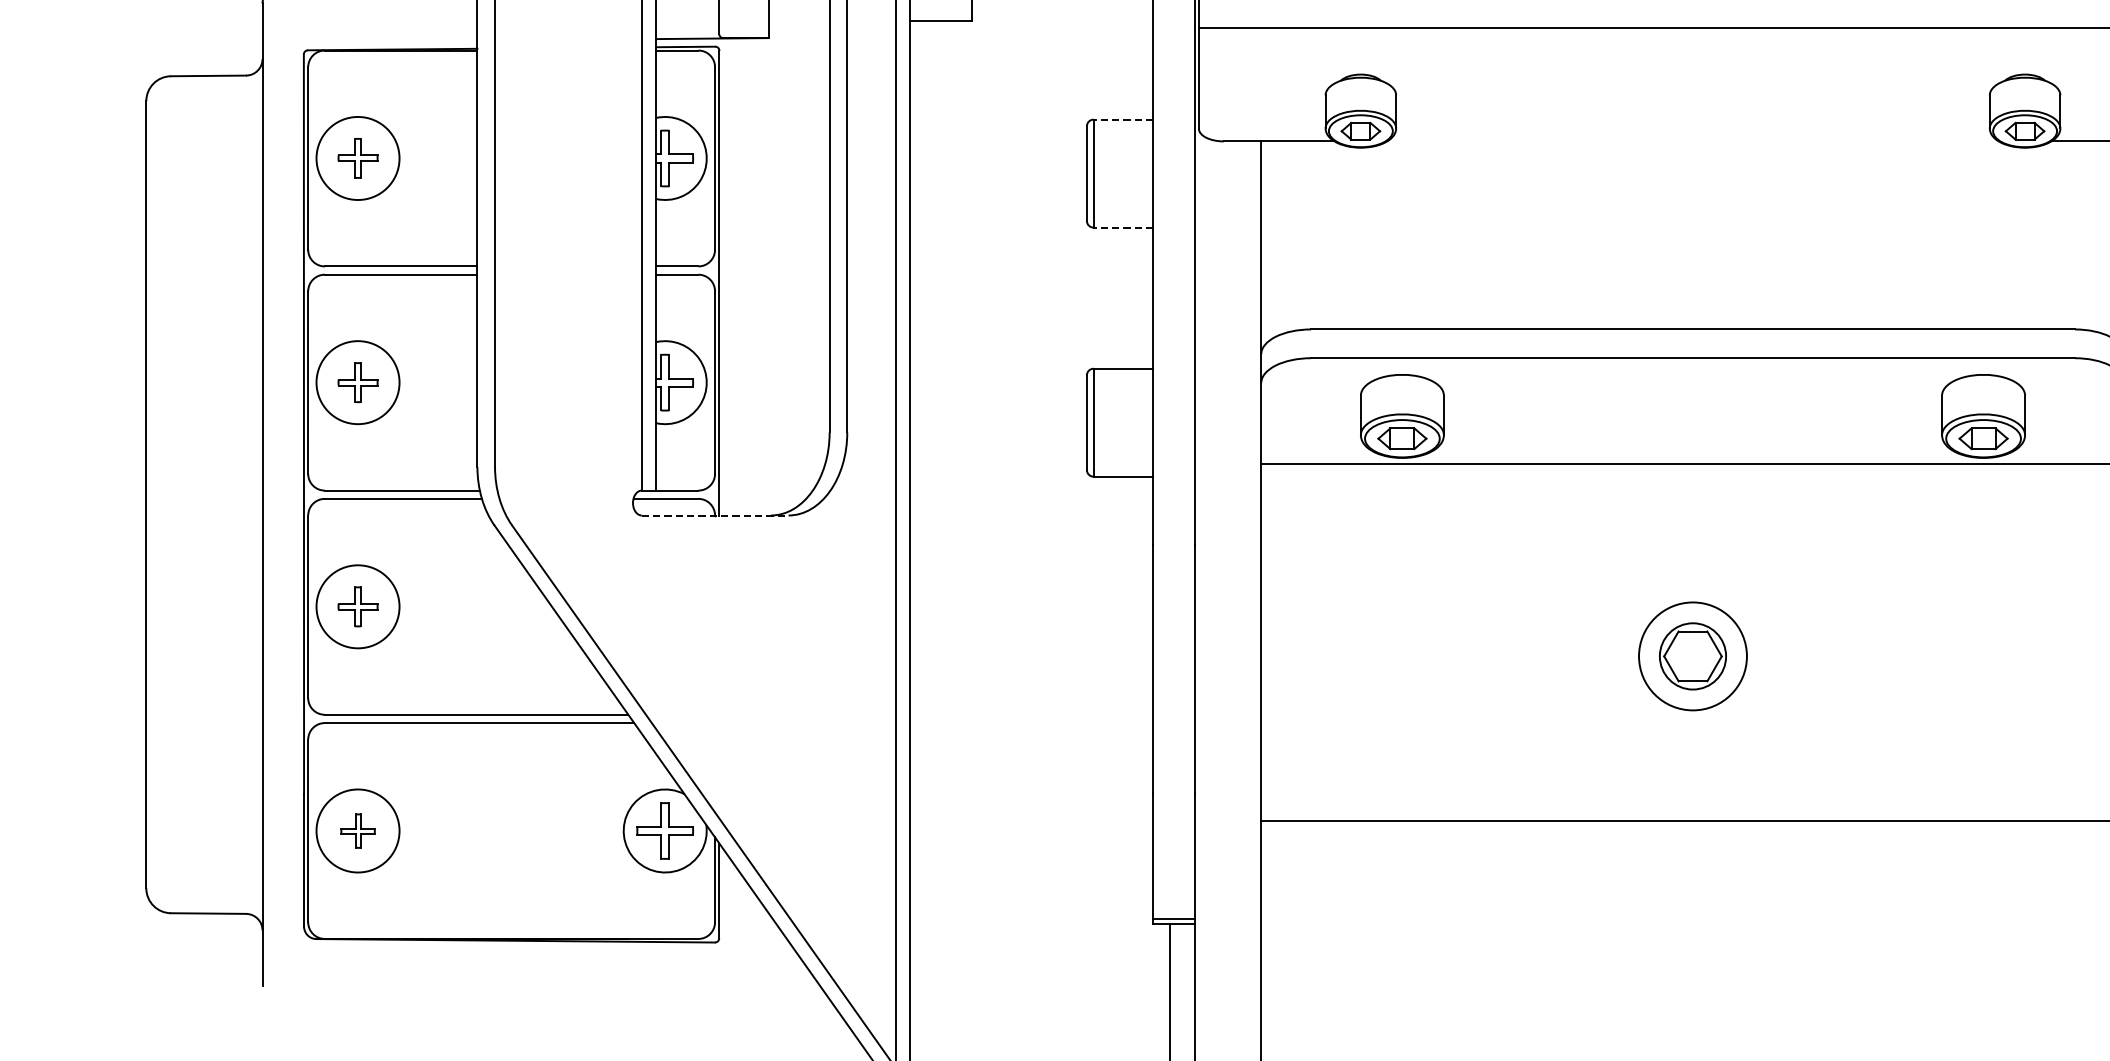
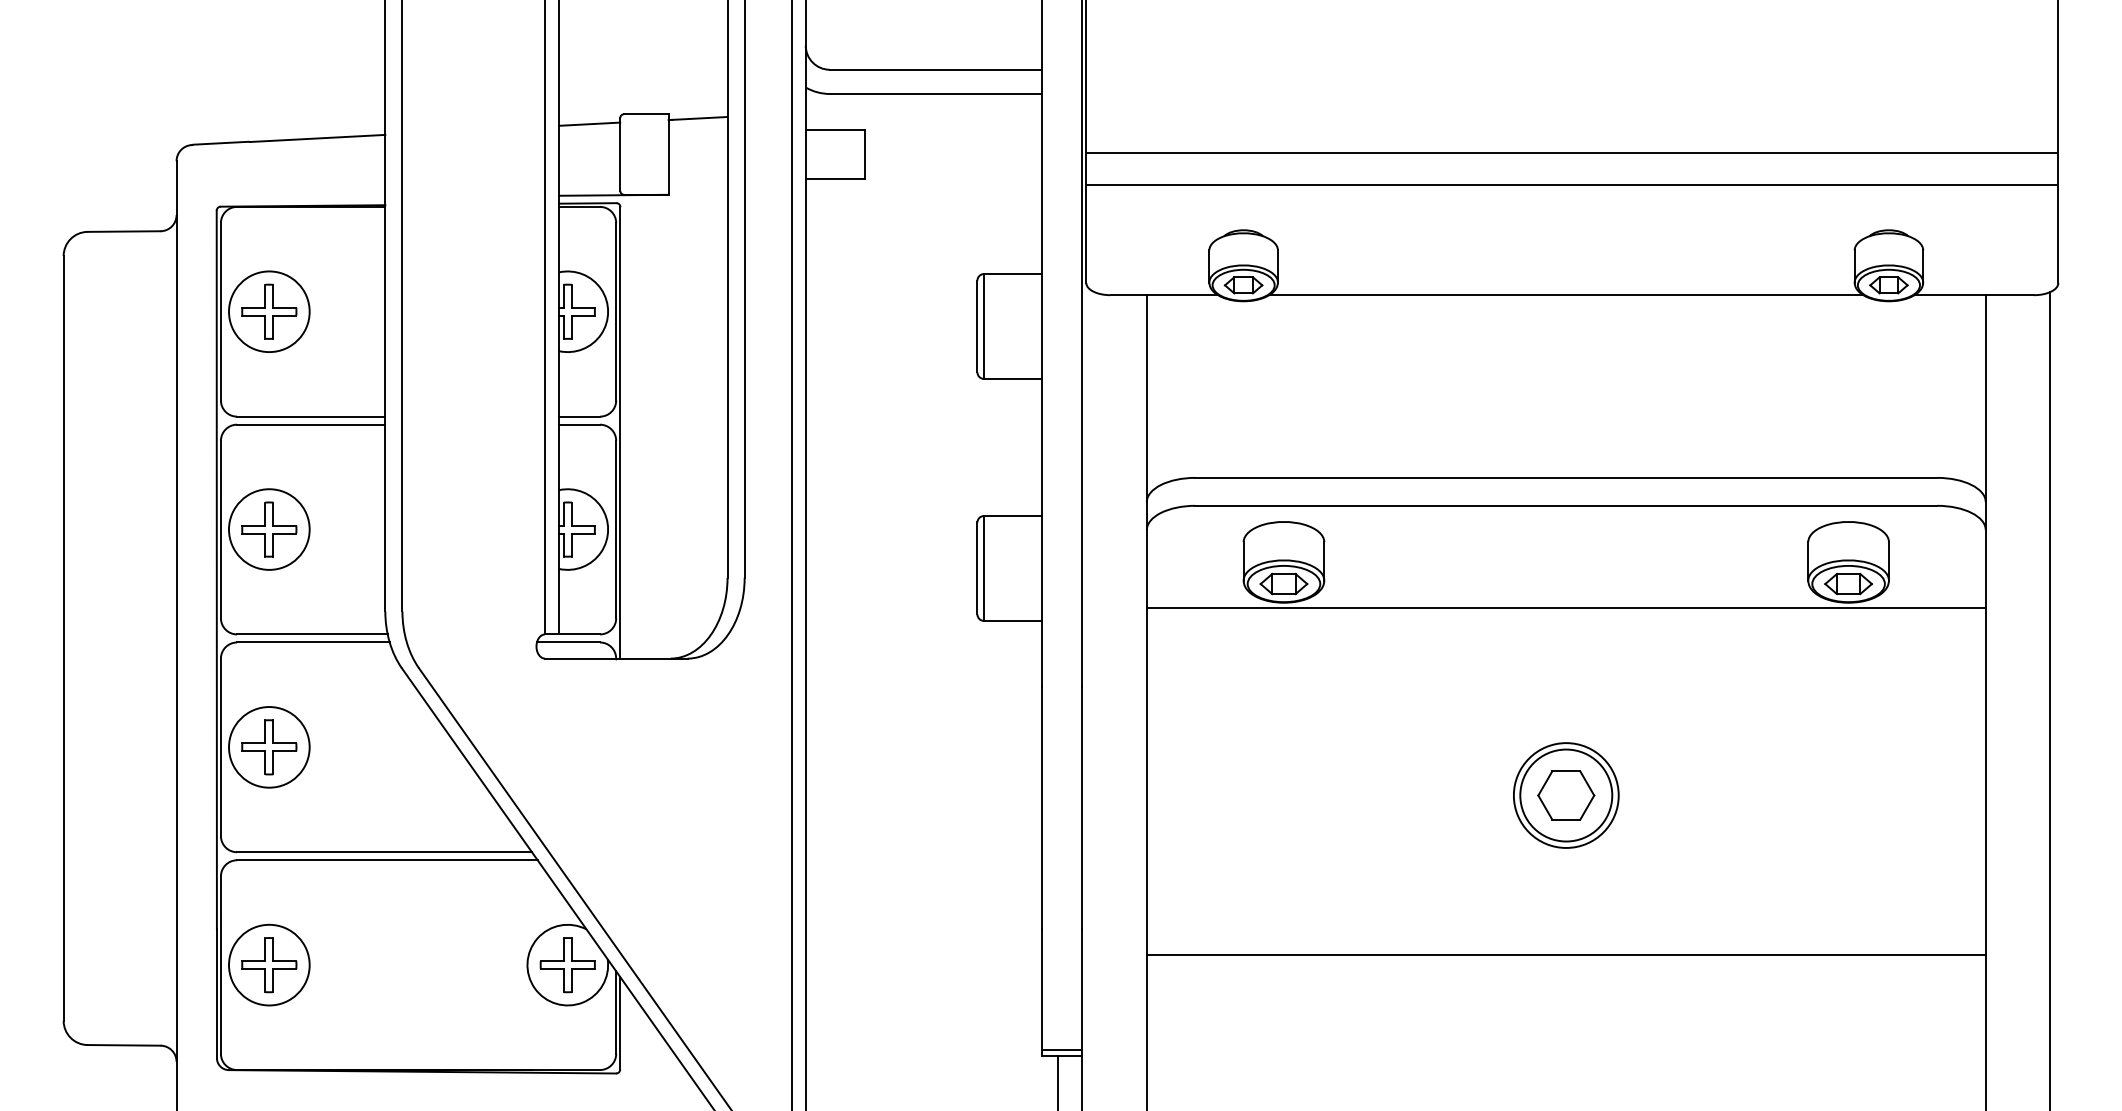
line: (1122, 120) -> (1012, 274), dashed -> solid
line: (1693, 141) -> (1566, 295), added
part: (358, 158) -> (269, 311), size x1.43
line: (1122, 227) -> (1012, 378), dashed -> solid
part: (358, 382) -> (269, 529), size x1.43
line: (715, 515) -> (616, 658), dashed -> solid
part: (358, 606) -> (269, 747), size x1.43
circle: (1693, 656) -> (1566, 795), size x1.43
part: (358, 831) -> (269, 965), size x1.67

